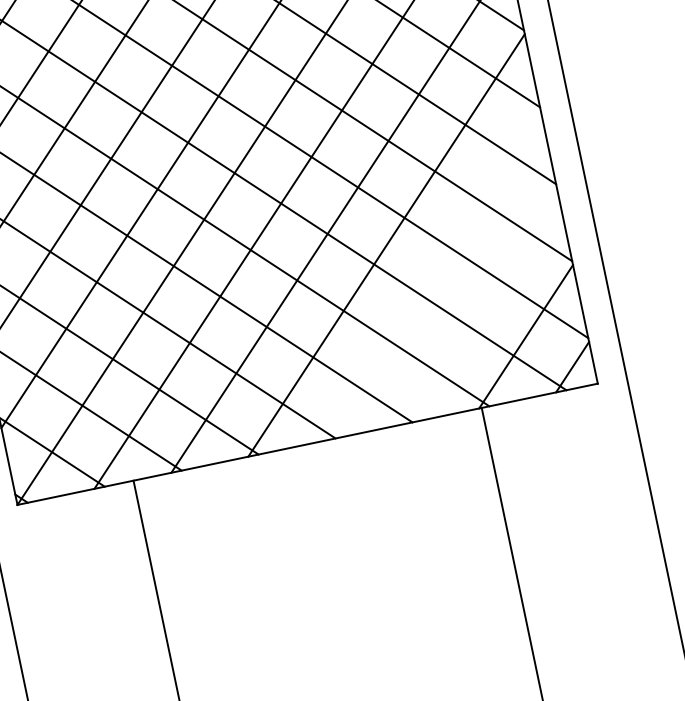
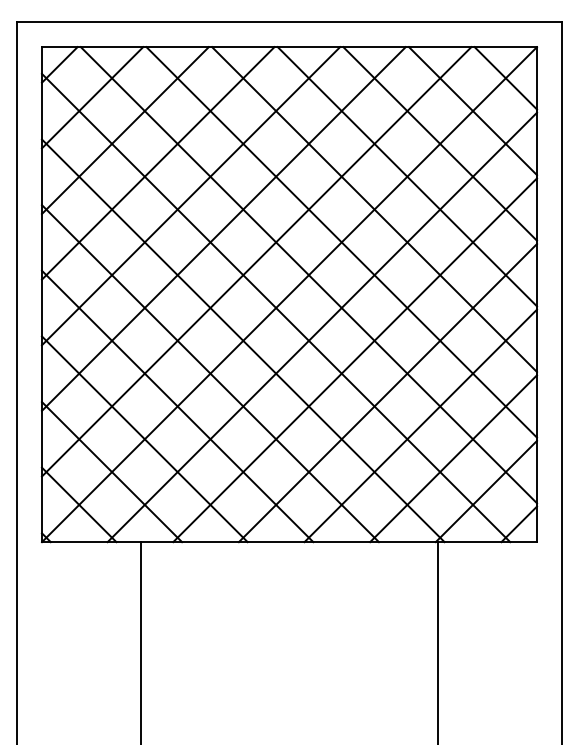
line: (432, 275) -> (420, 425), added
line: (479, 306) -> (453, 458), added

